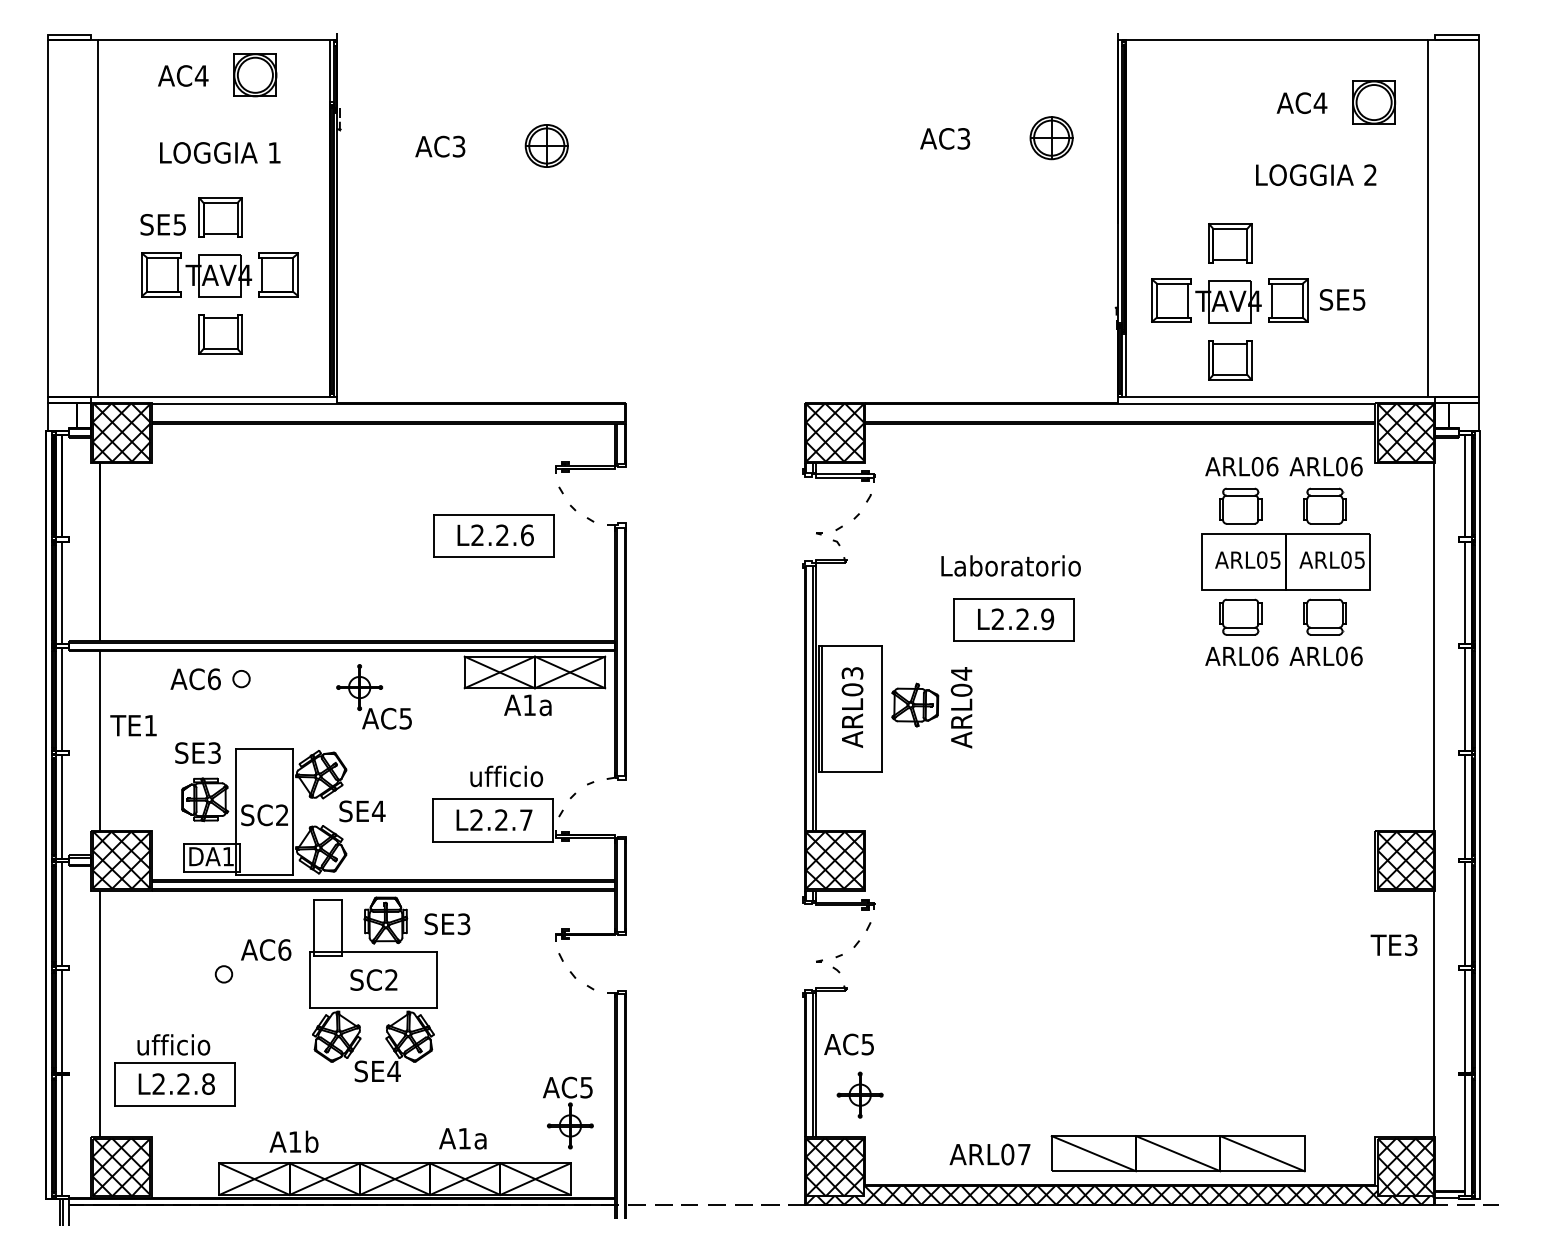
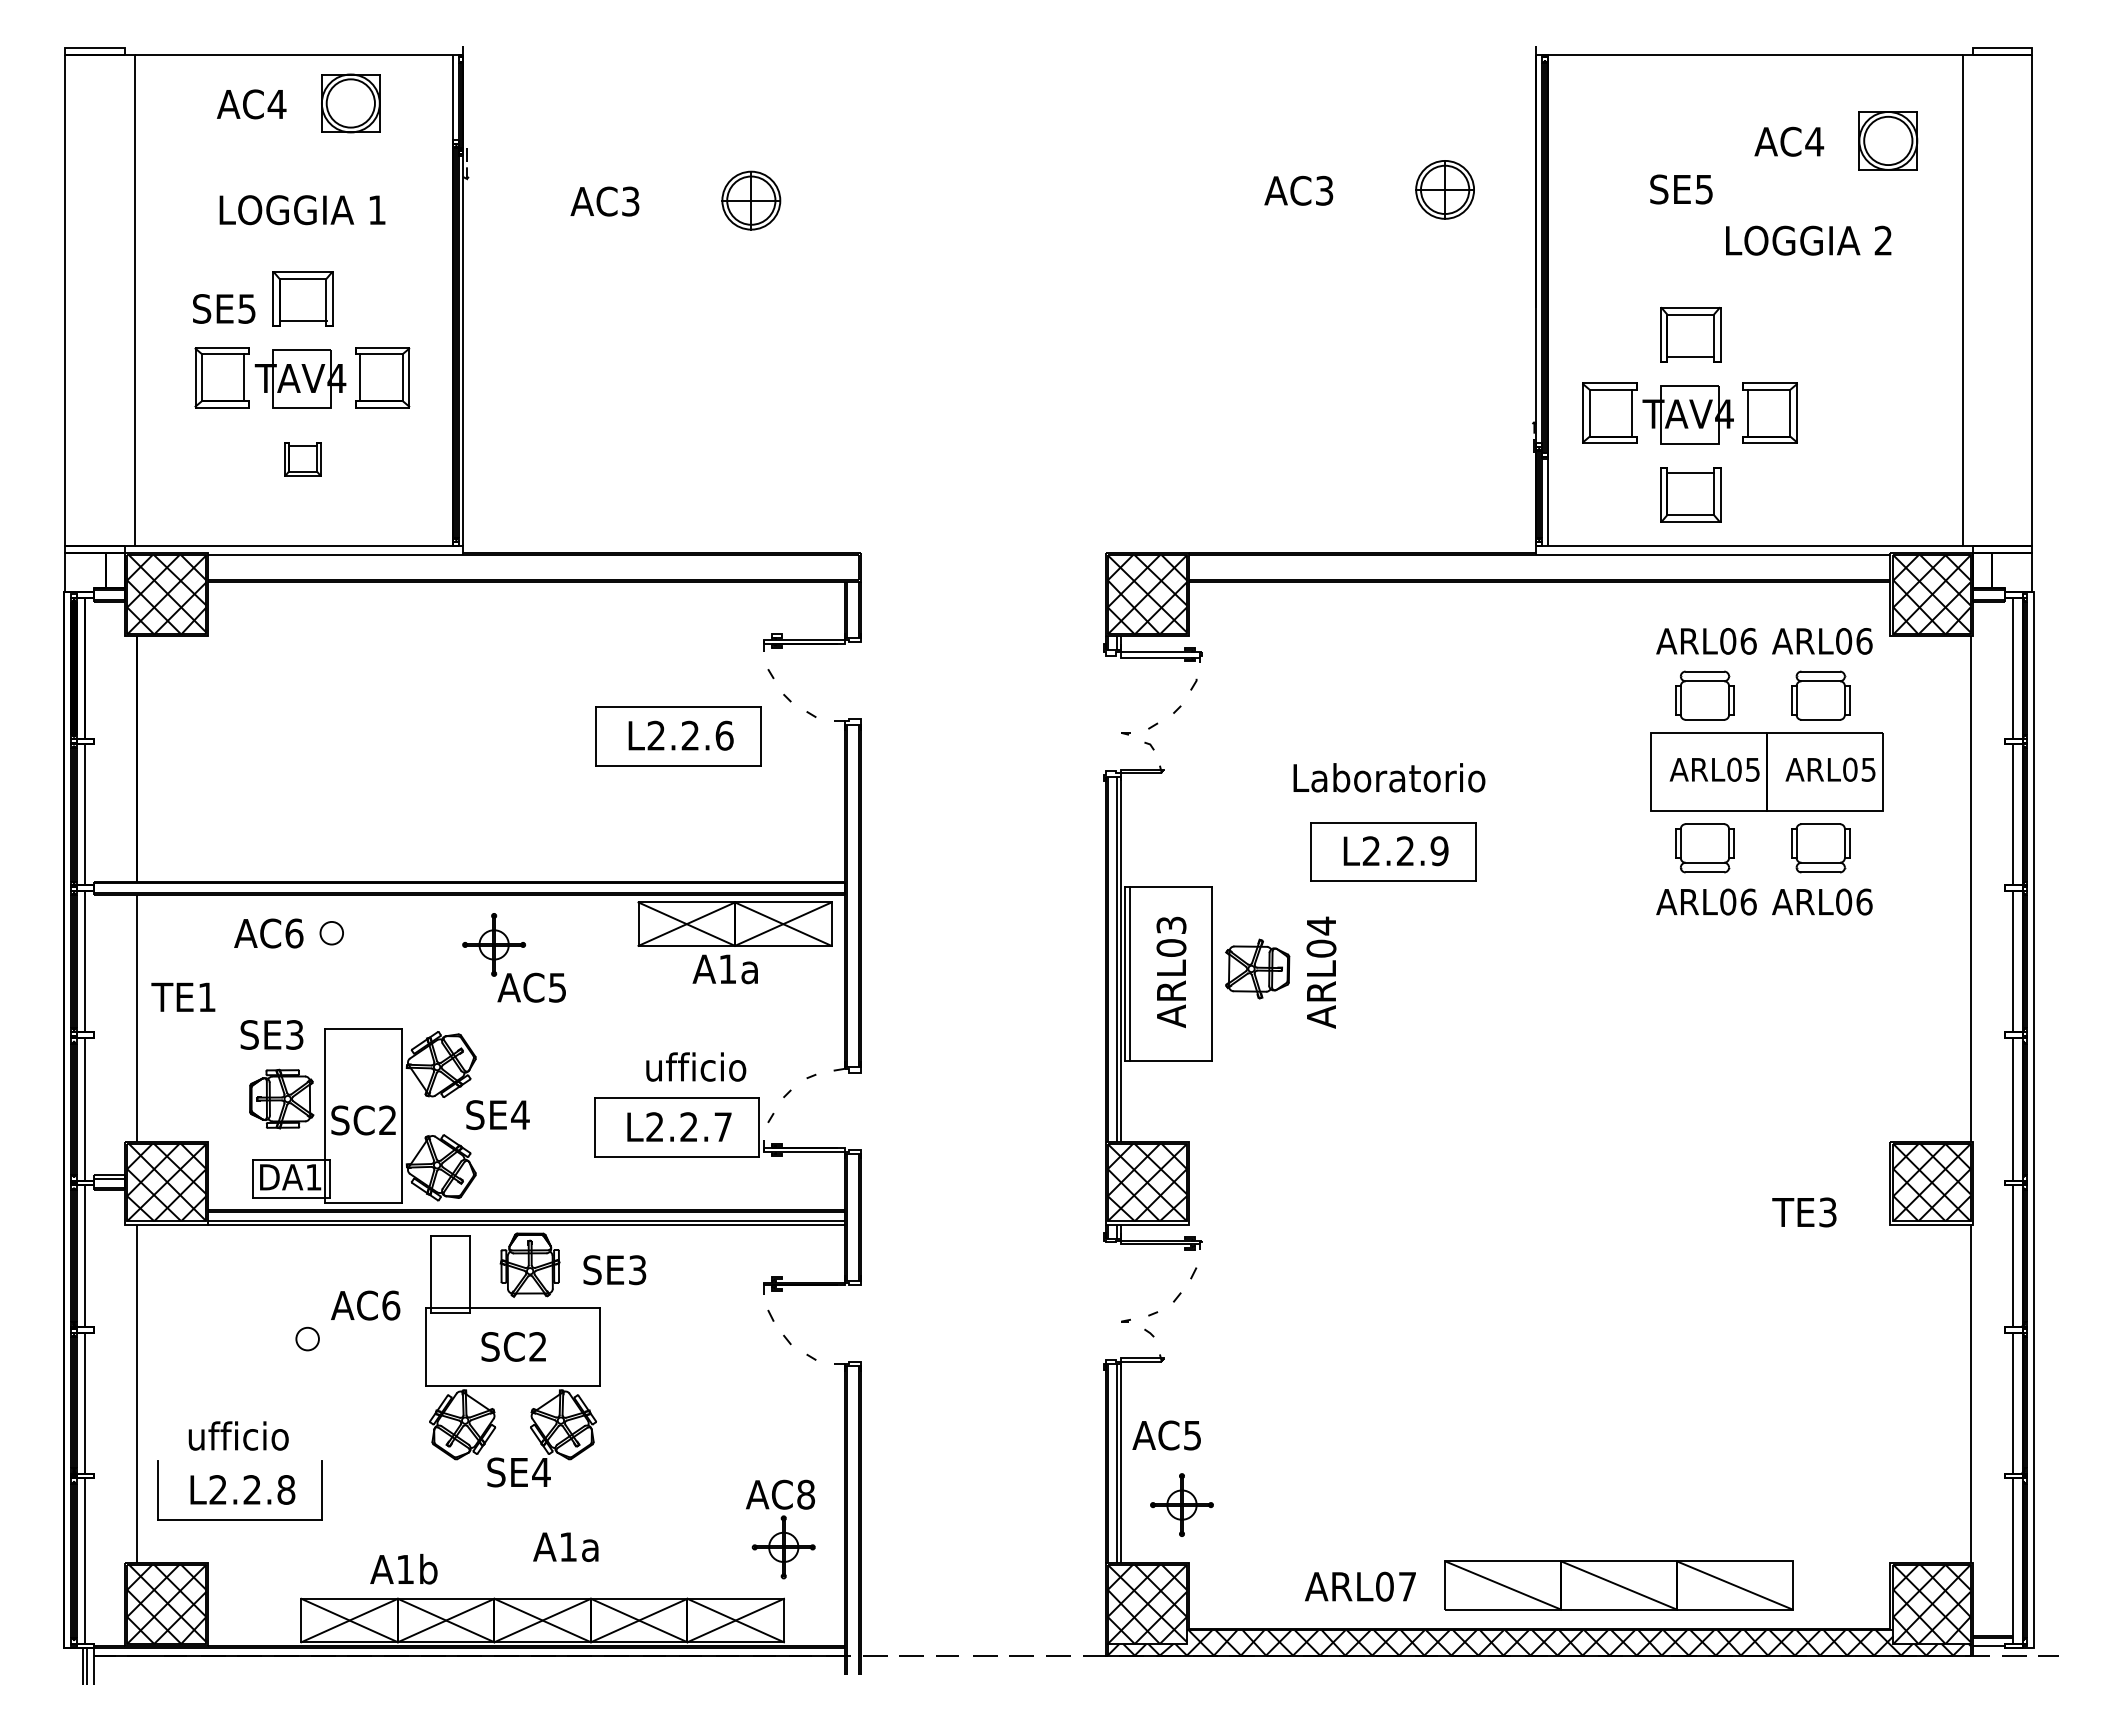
text: (1342, 299) -> (1681, 188), moved
part: (220, 334) -> (302, 459), size x0.6
text: (1393, 945) -> (1803, 1212), moved
line: (174, 1063) -> (239, 1461), removed
text: (586, 1087) -> (805, 1494), AC5 -> AC8
text: (462, 1138) -> (565, 1546), moved

